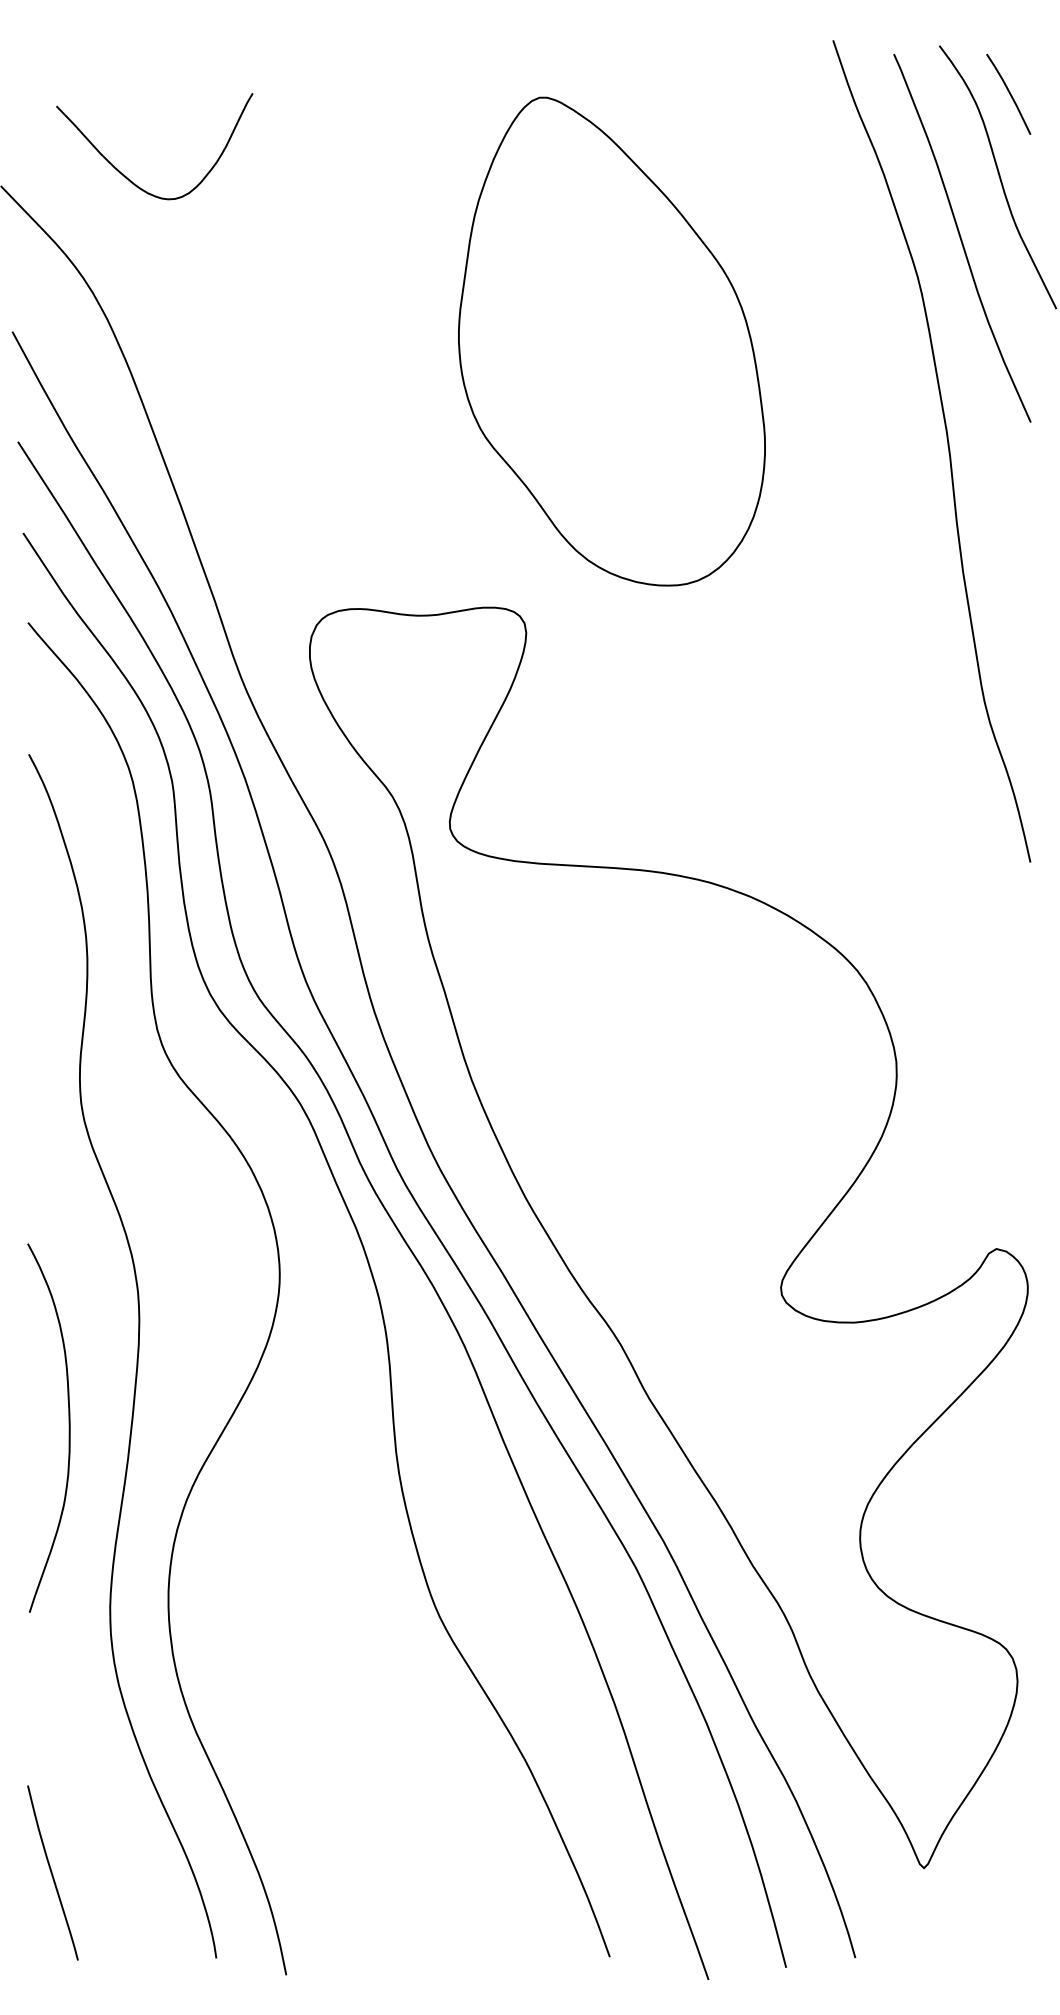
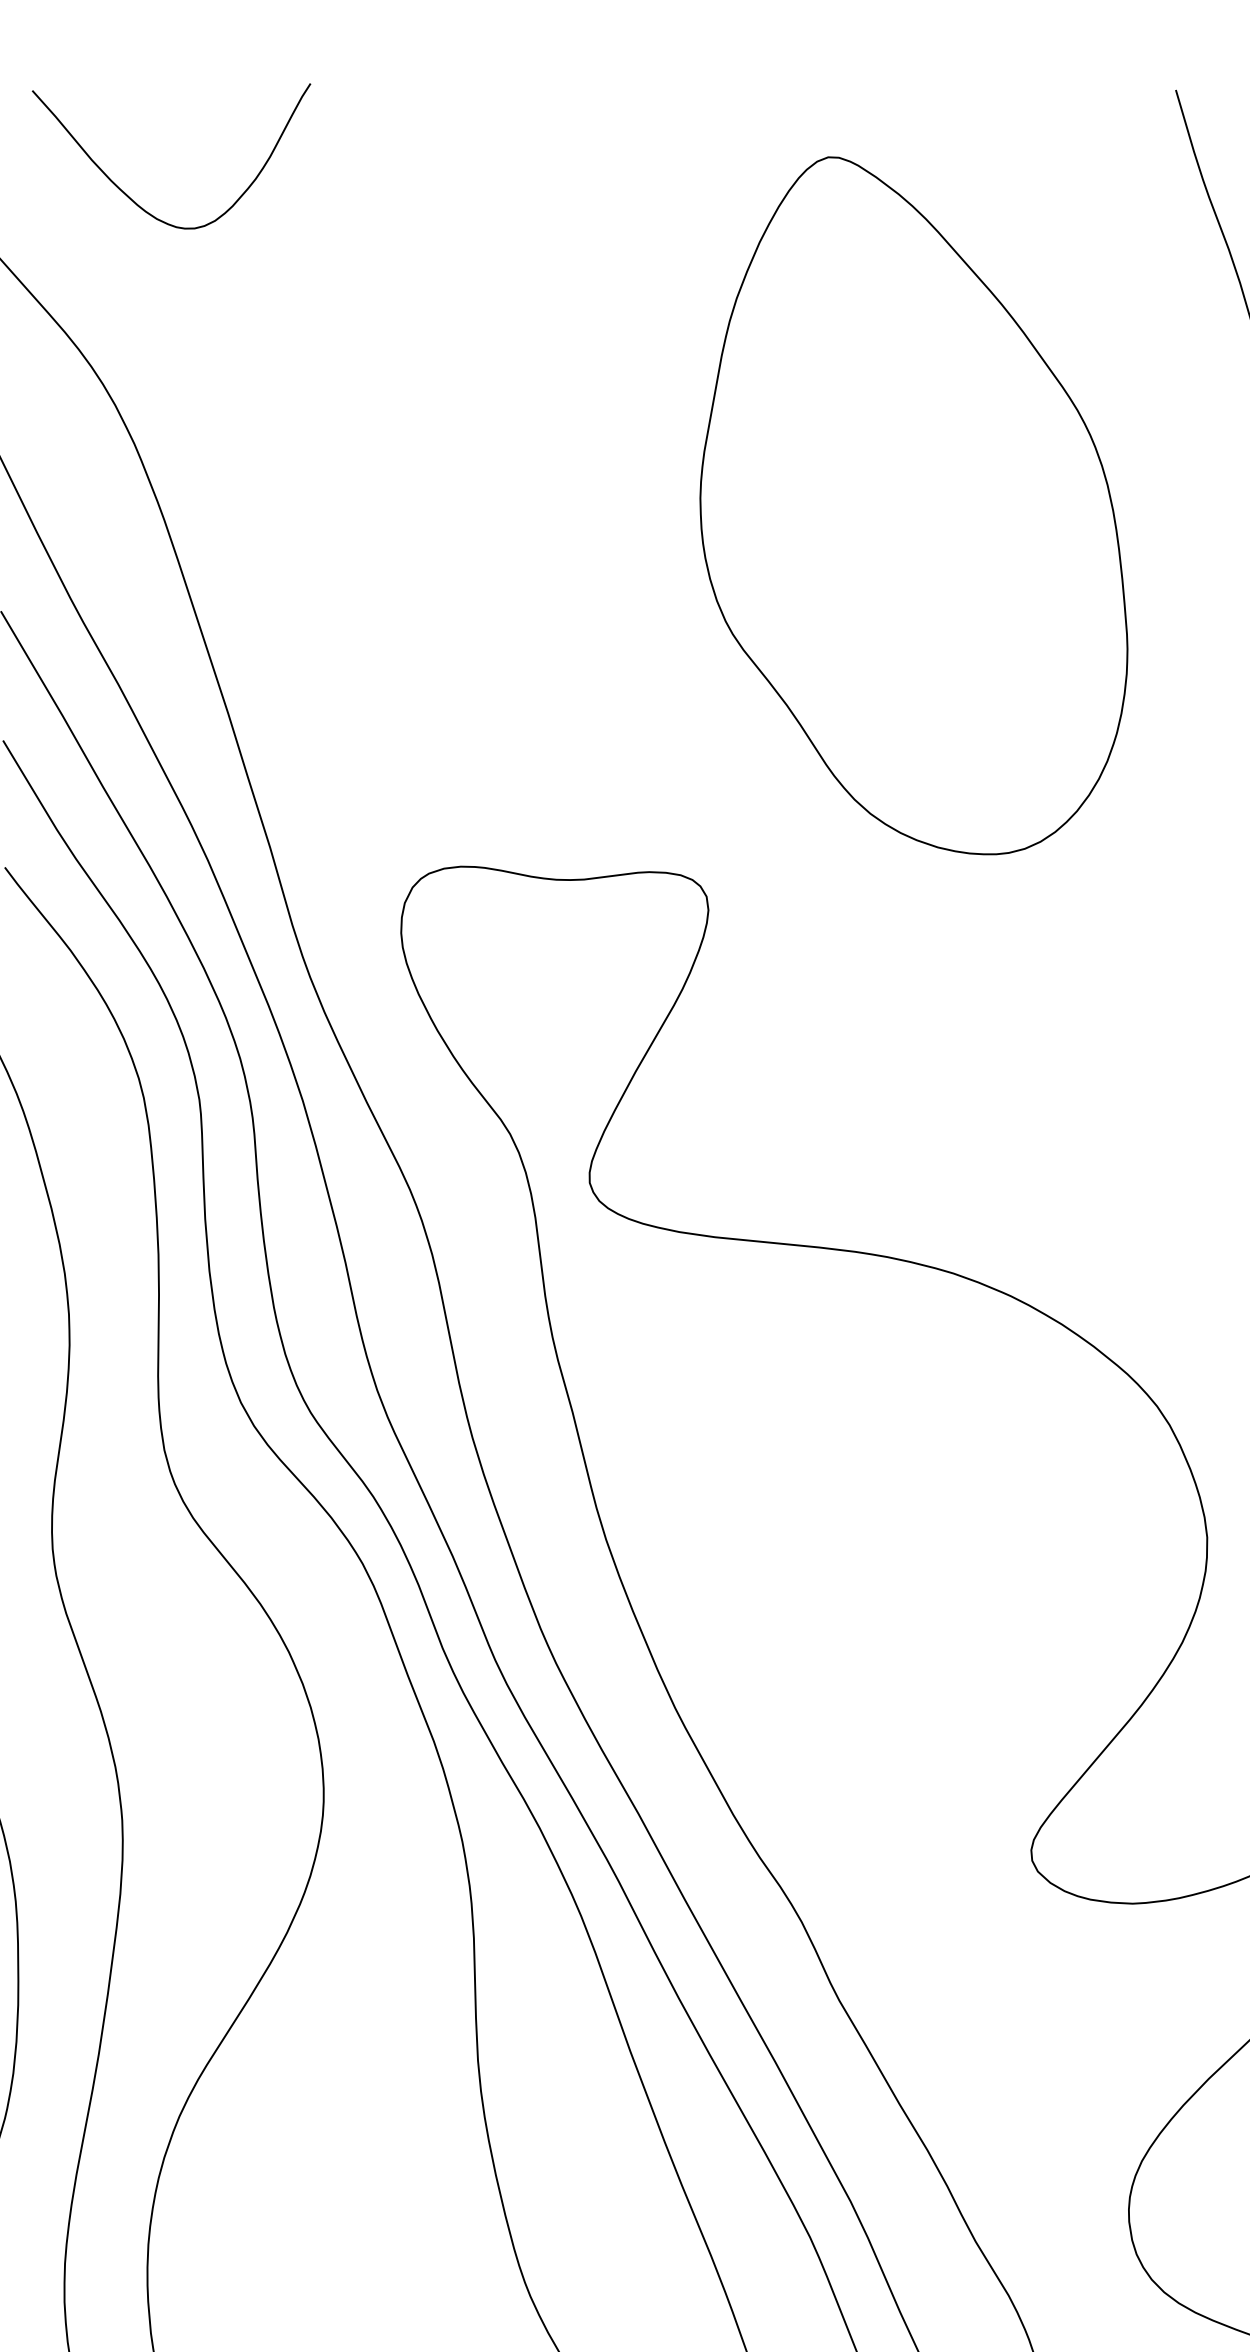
curve: (130, 179) -> (132, 198), moved
part: (611, 341) -> (916, 505), moved

